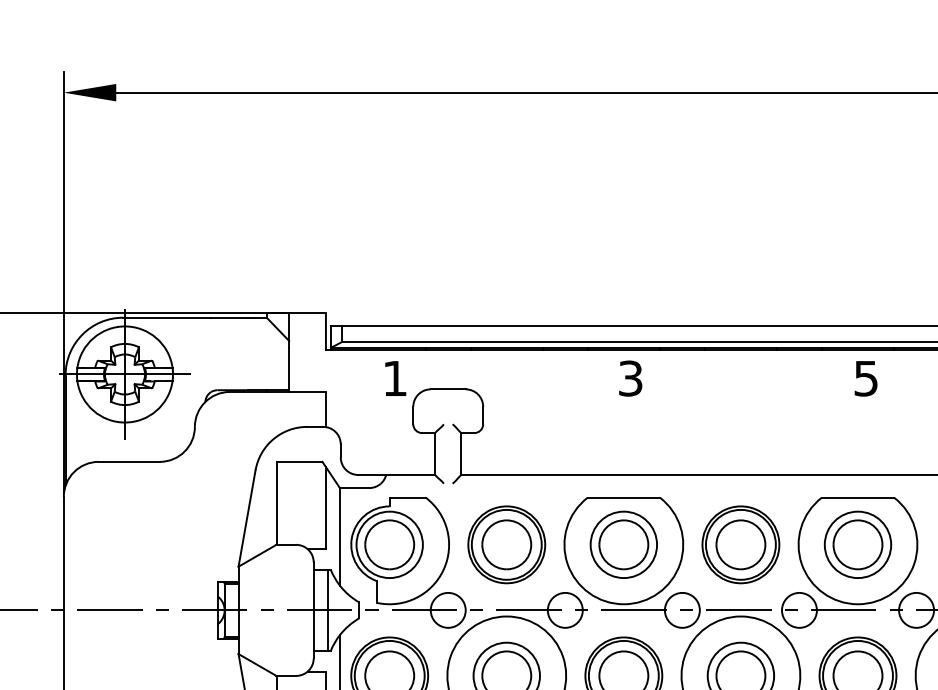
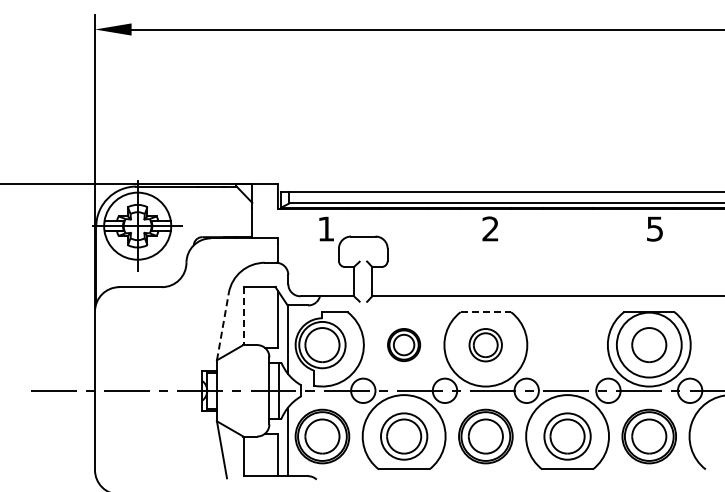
text: (630, 377) -> (490, 228), 3 -> 2
line: (624, 498) -> (486, 312), solid -> dashed
line: (276, 503) -> (243, 316), solid -> dashed
line: (246, 518) -> (222, 326), solid -> dashed
part: (505, 544) -> (403, 344), size x0.6
part: (740, 544) -> (567, 344), removed
circle: (858, 544) -> (649, 344), size x1.4
part: (623, 545) -> (485, 345), size x0.7

